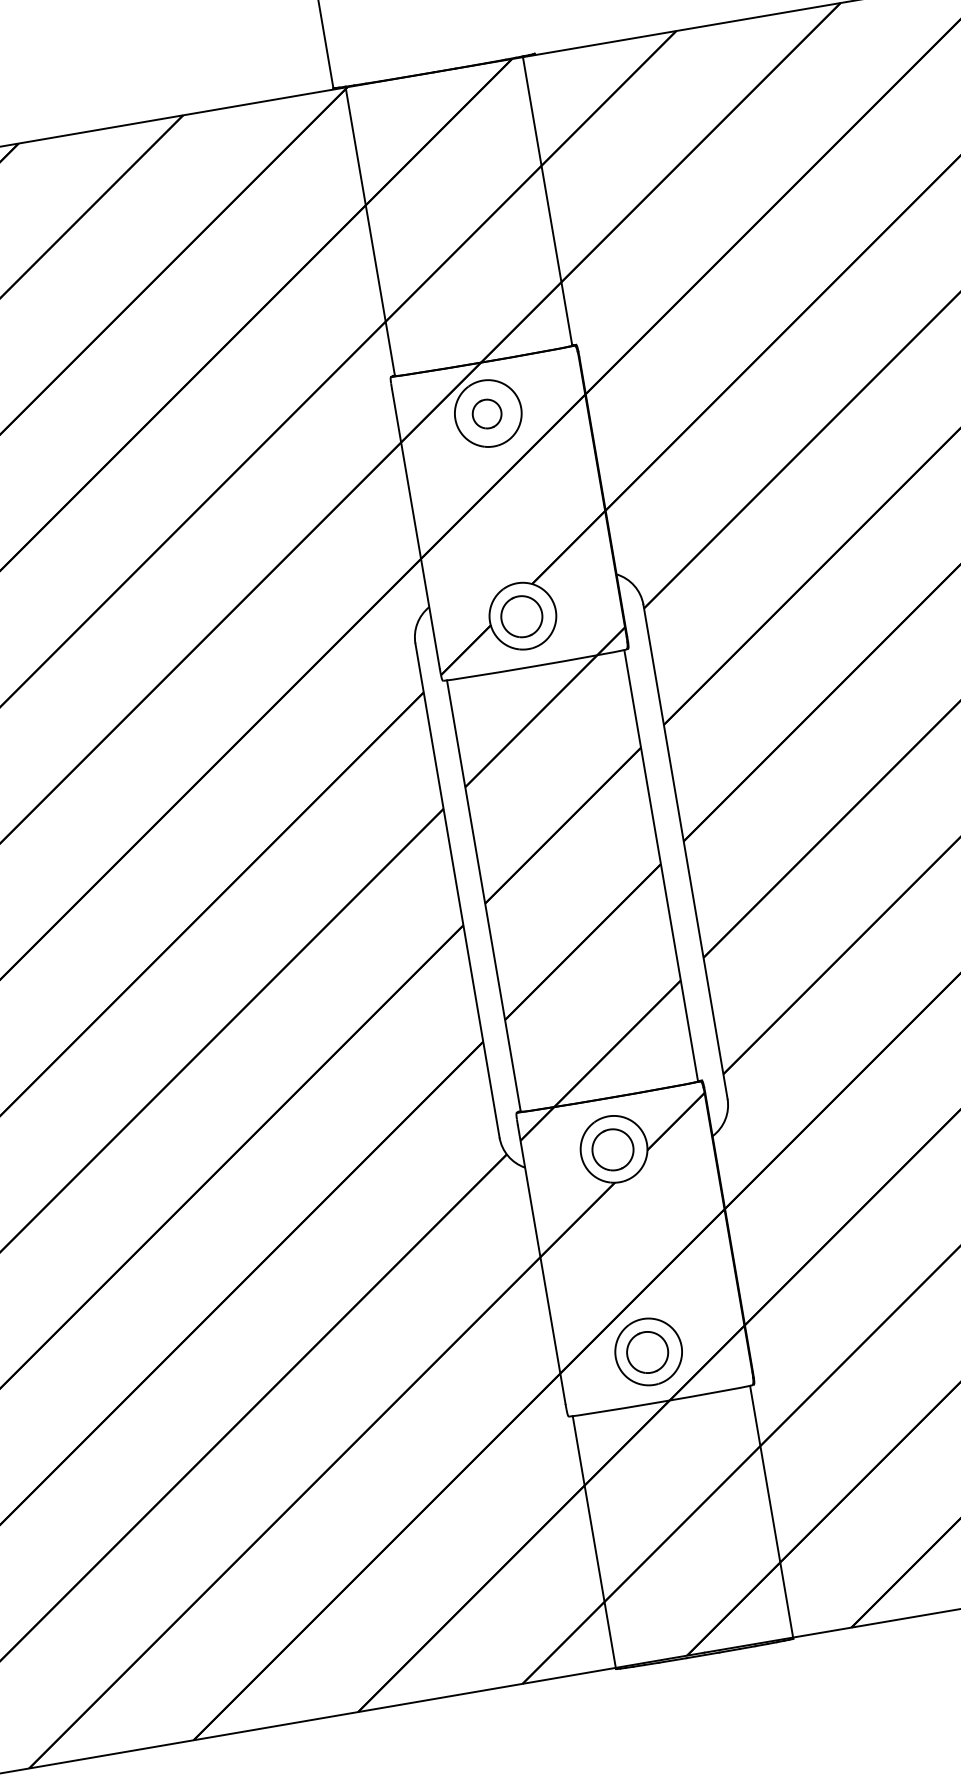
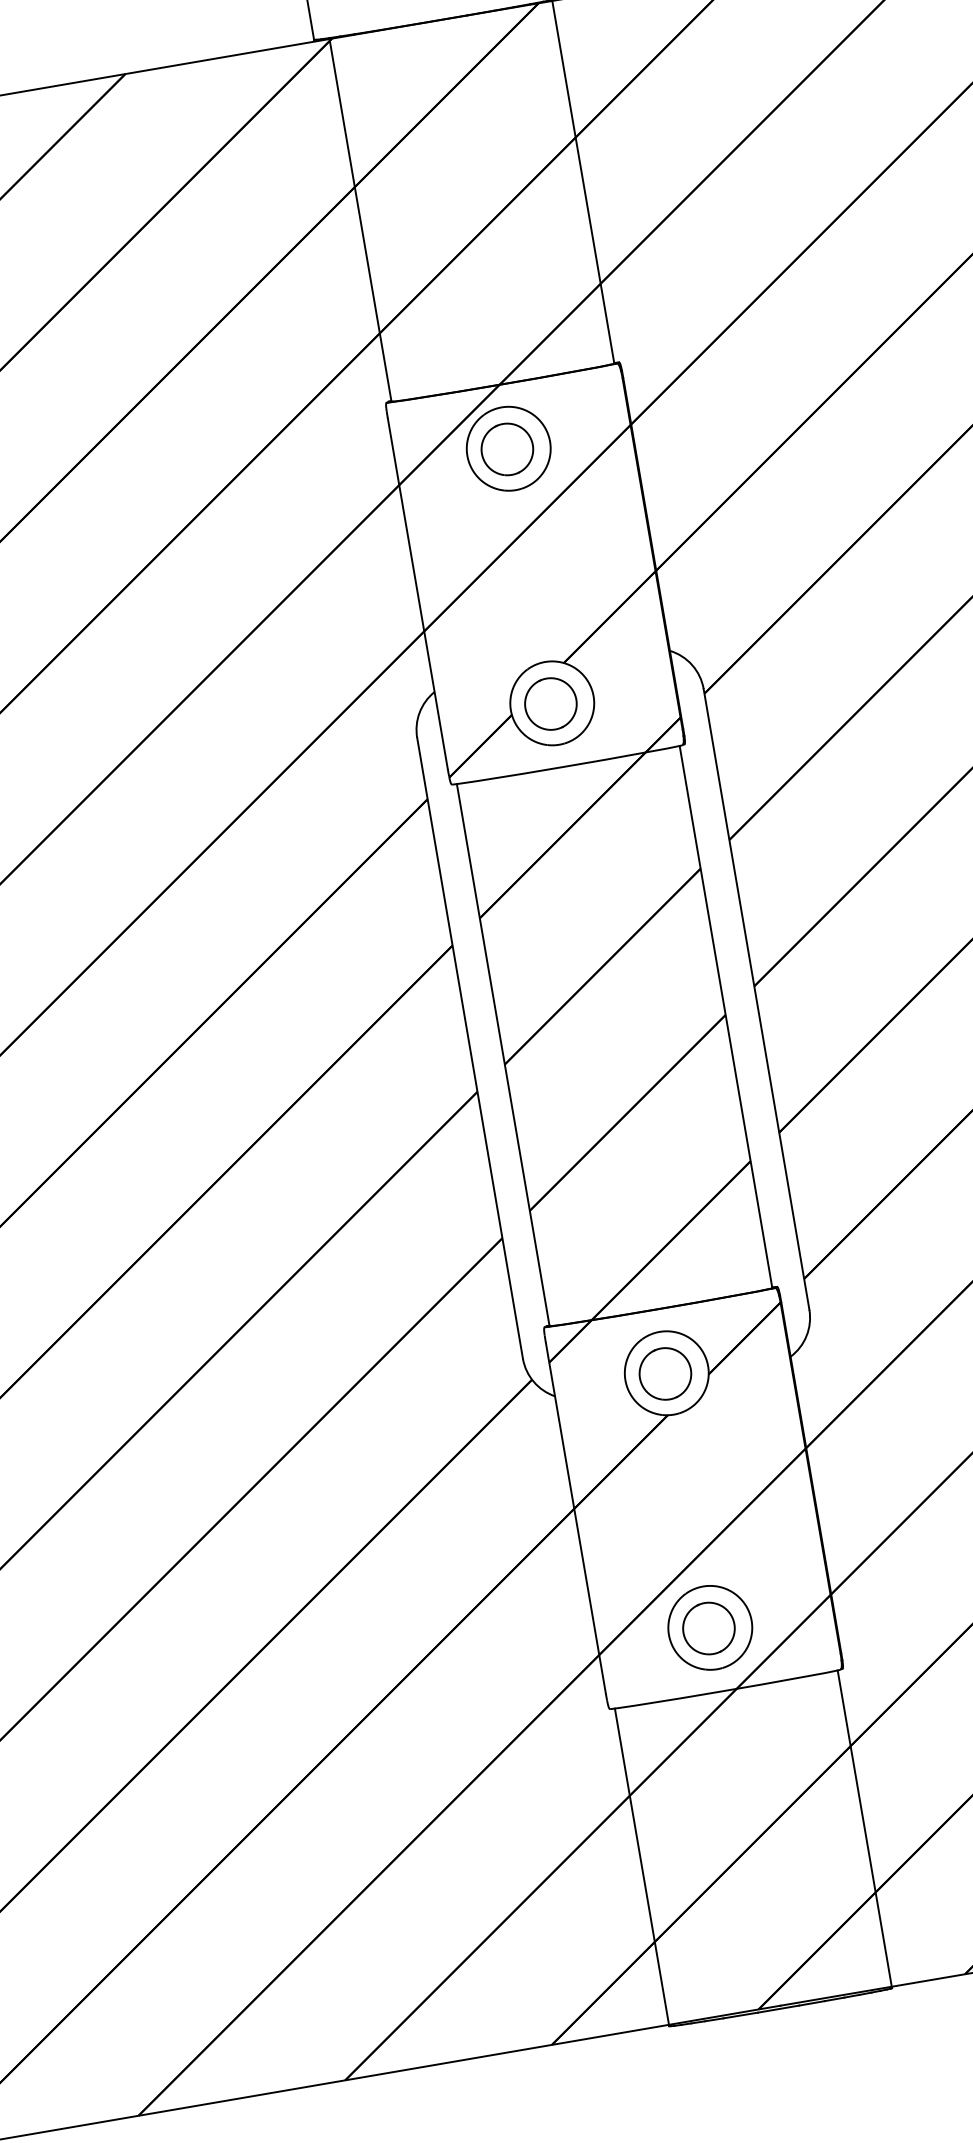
part: (486, 413) -> (506, 448), size x1.43

